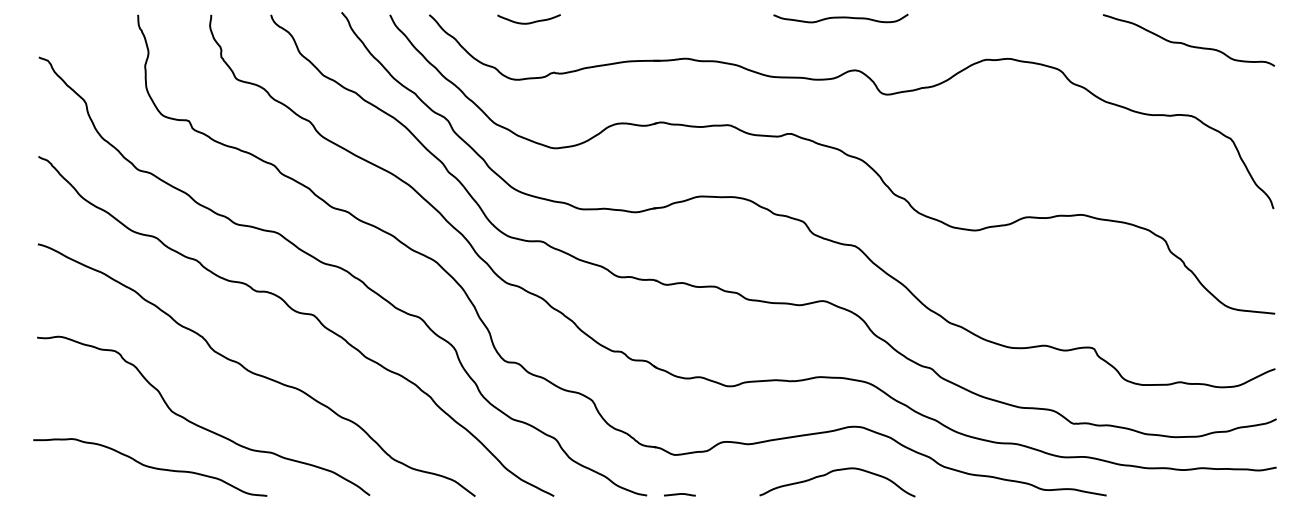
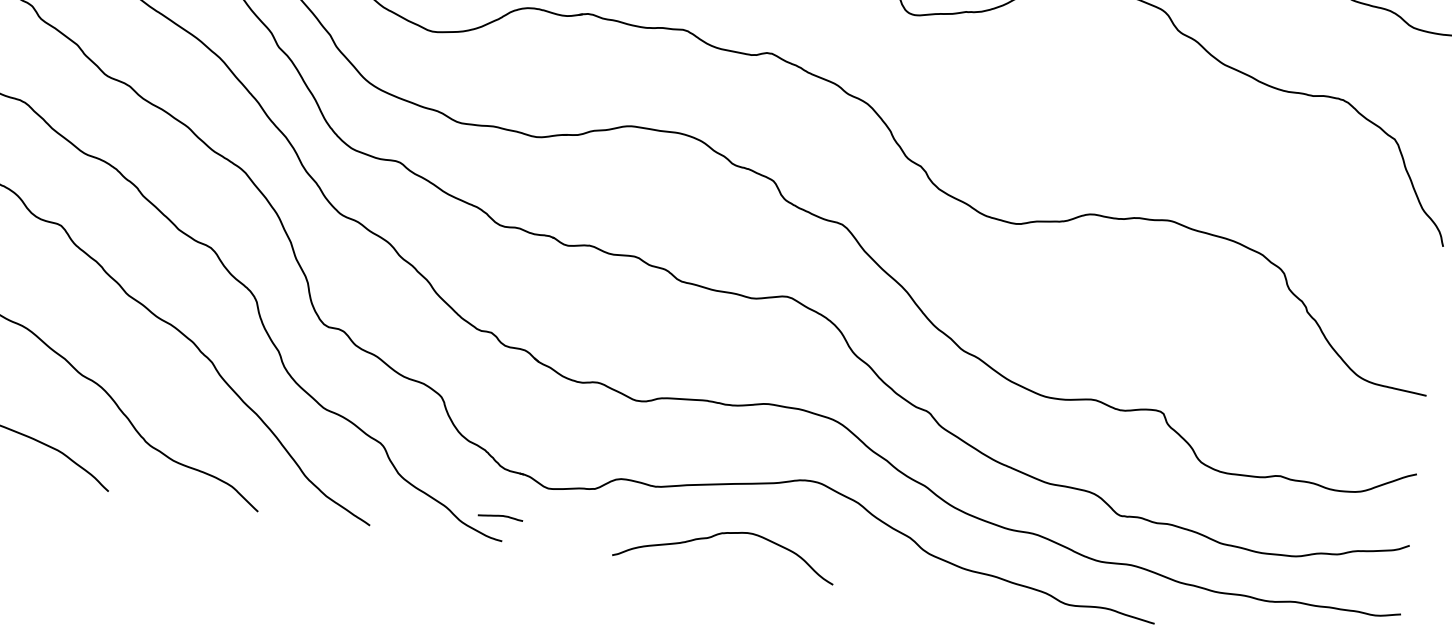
curve: (836, 471) -> (725, 534), moved
line: (679, 494) -> (500, 516), moved

